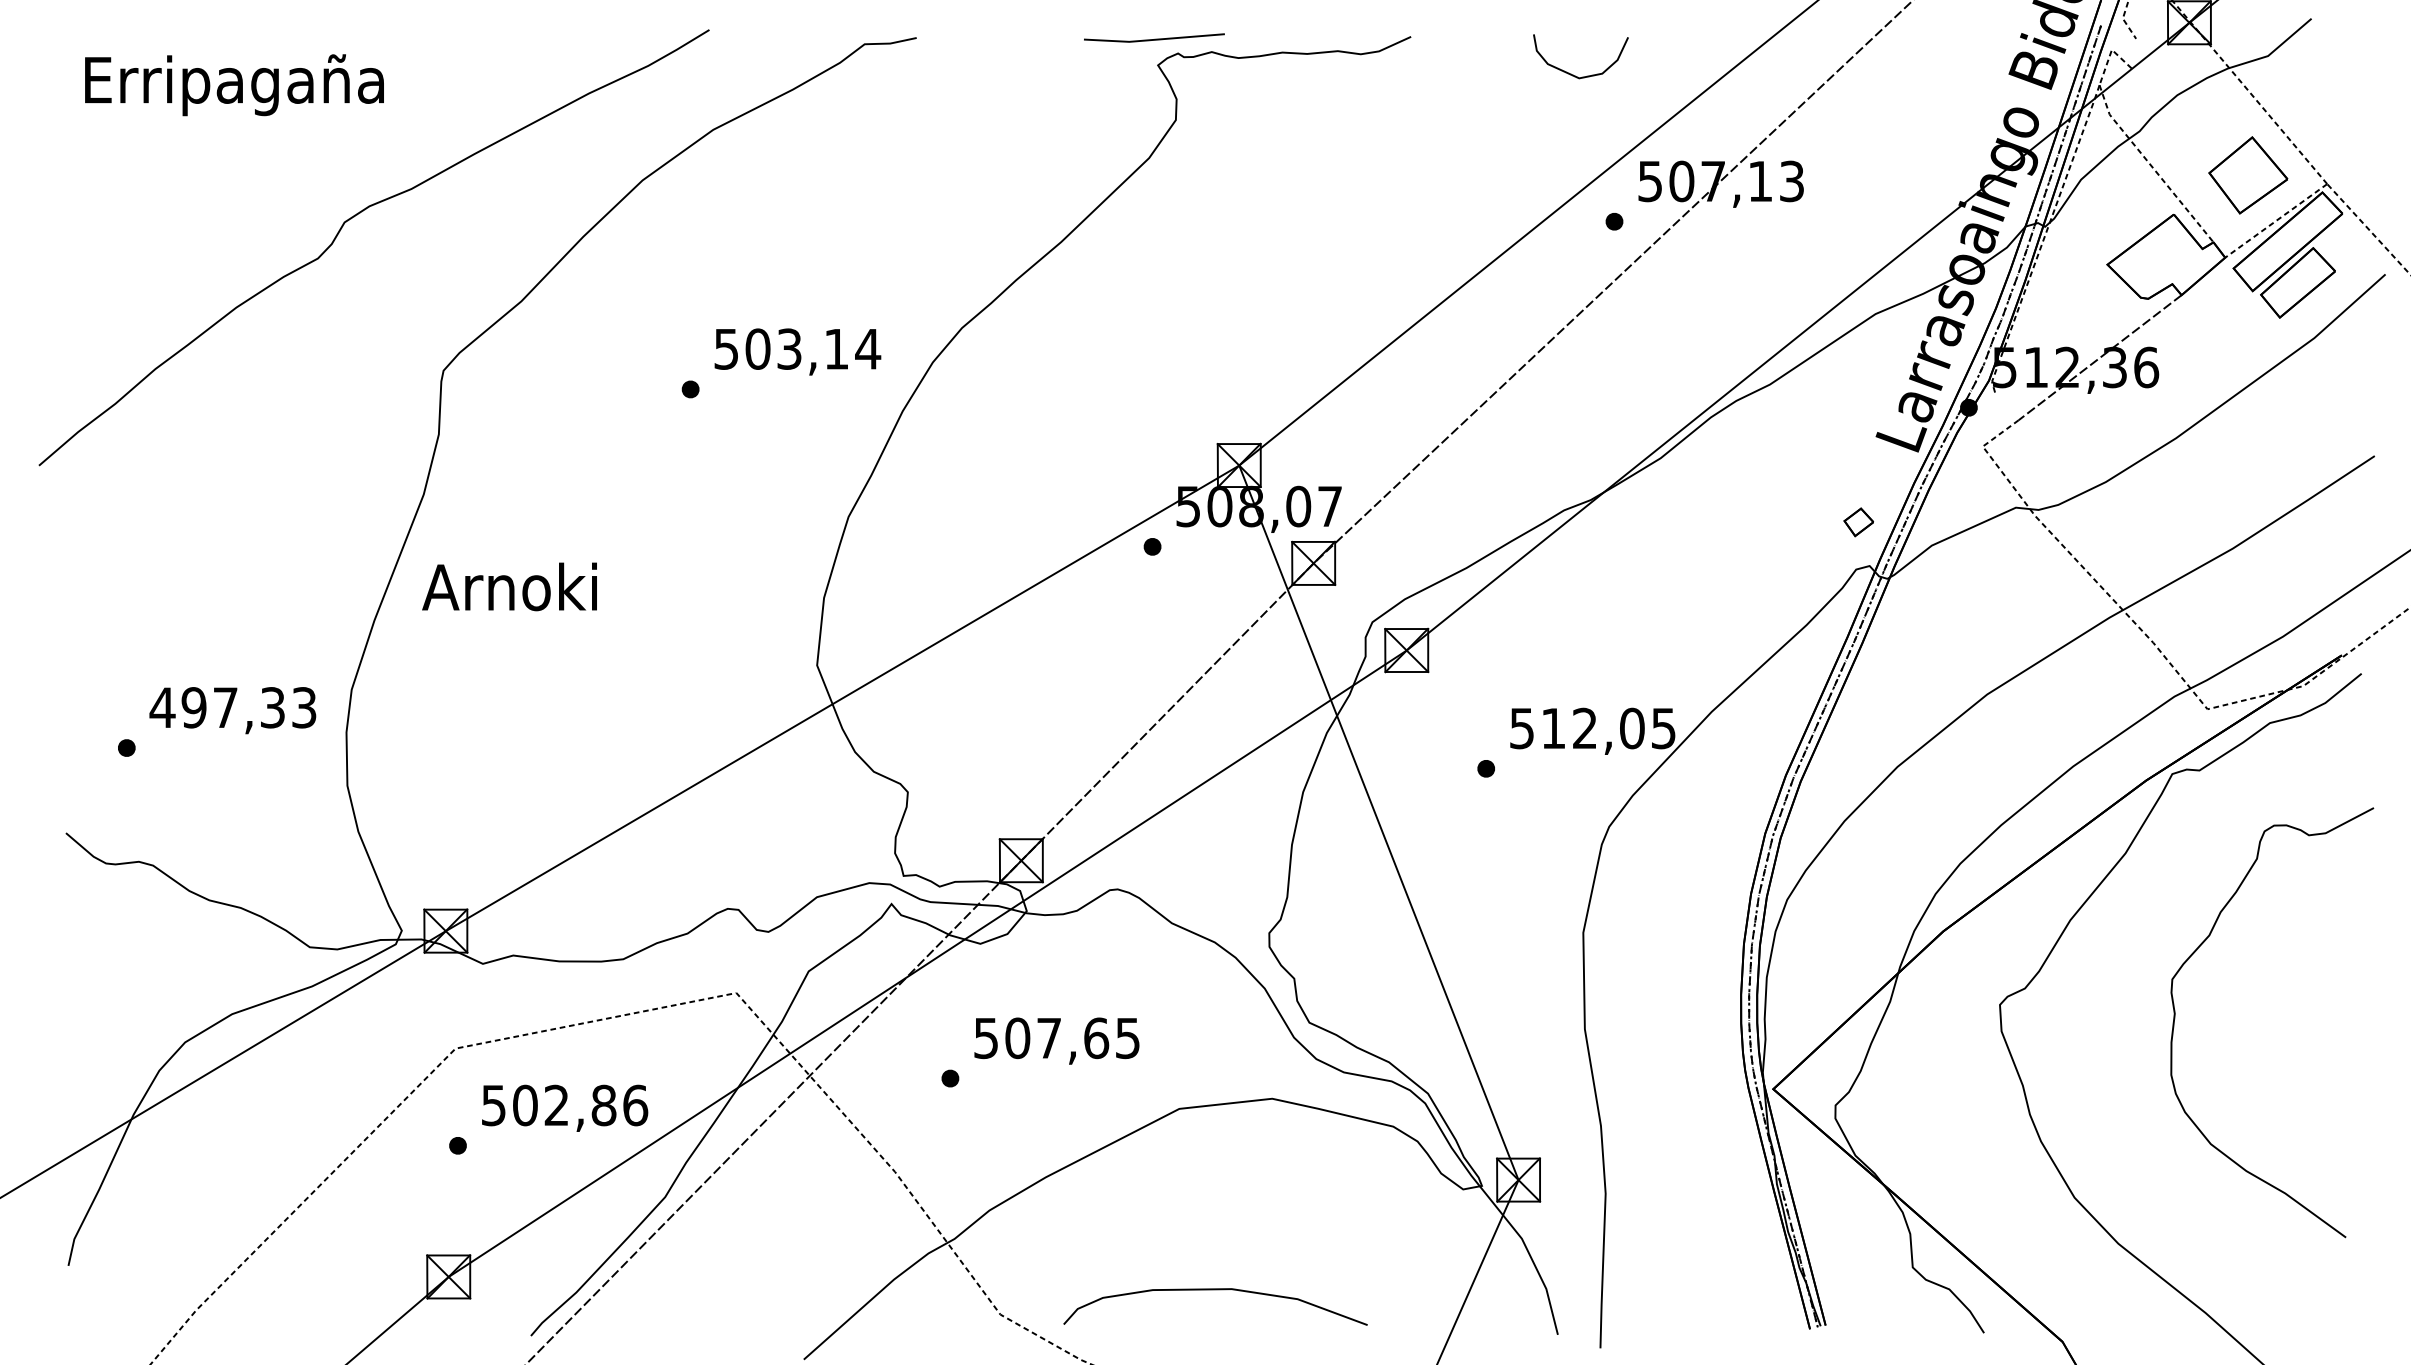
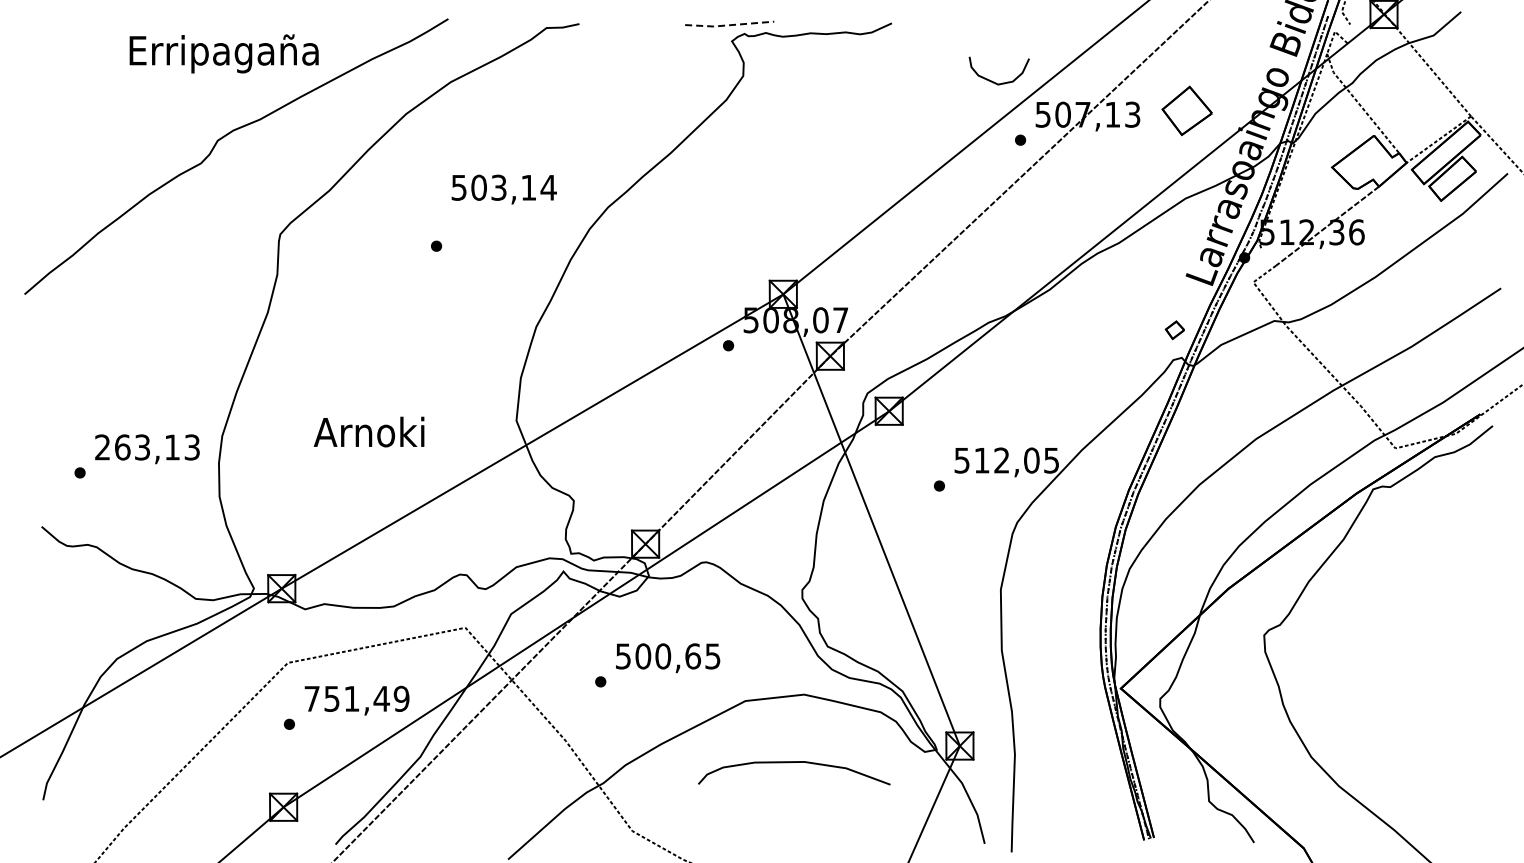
line: (1154, 40) -> (729, 25), solid -> dashed
curve: (1573, 73) -> (994, 81), moved
text: (233, 84) -> (223, 53), moved
part: (2247, 174) -> (1186, 110), moved
text: (796, 351) -> (503, 189), moved
text: (508, 586) -> (368, 431), moved
text: (216, 707) -> (136, 447), 497,33 -> 263,13
curve: (2175, 1021) -> (1375, 645), removed
text: (1049, 1038) -> (663, 656), 507,65 -> 500,65
text: (564, 1104) -> (356, 698), 502,86 -> 751,49
curve: (1215, 1289) -> (794, 762), moved

